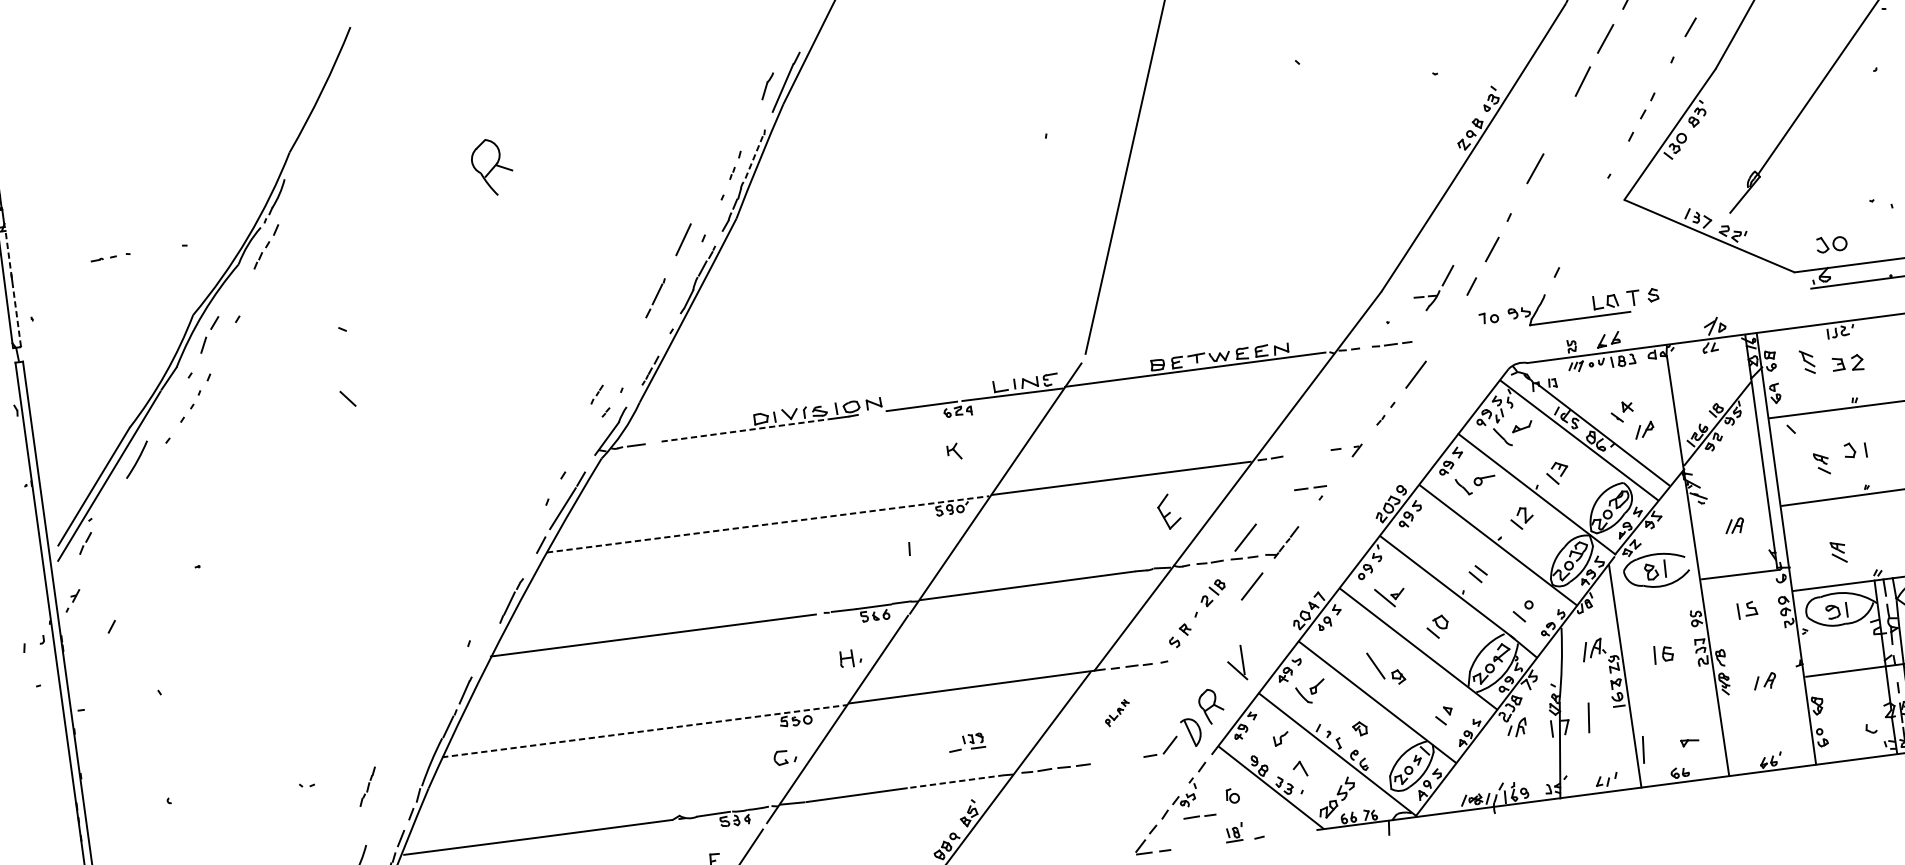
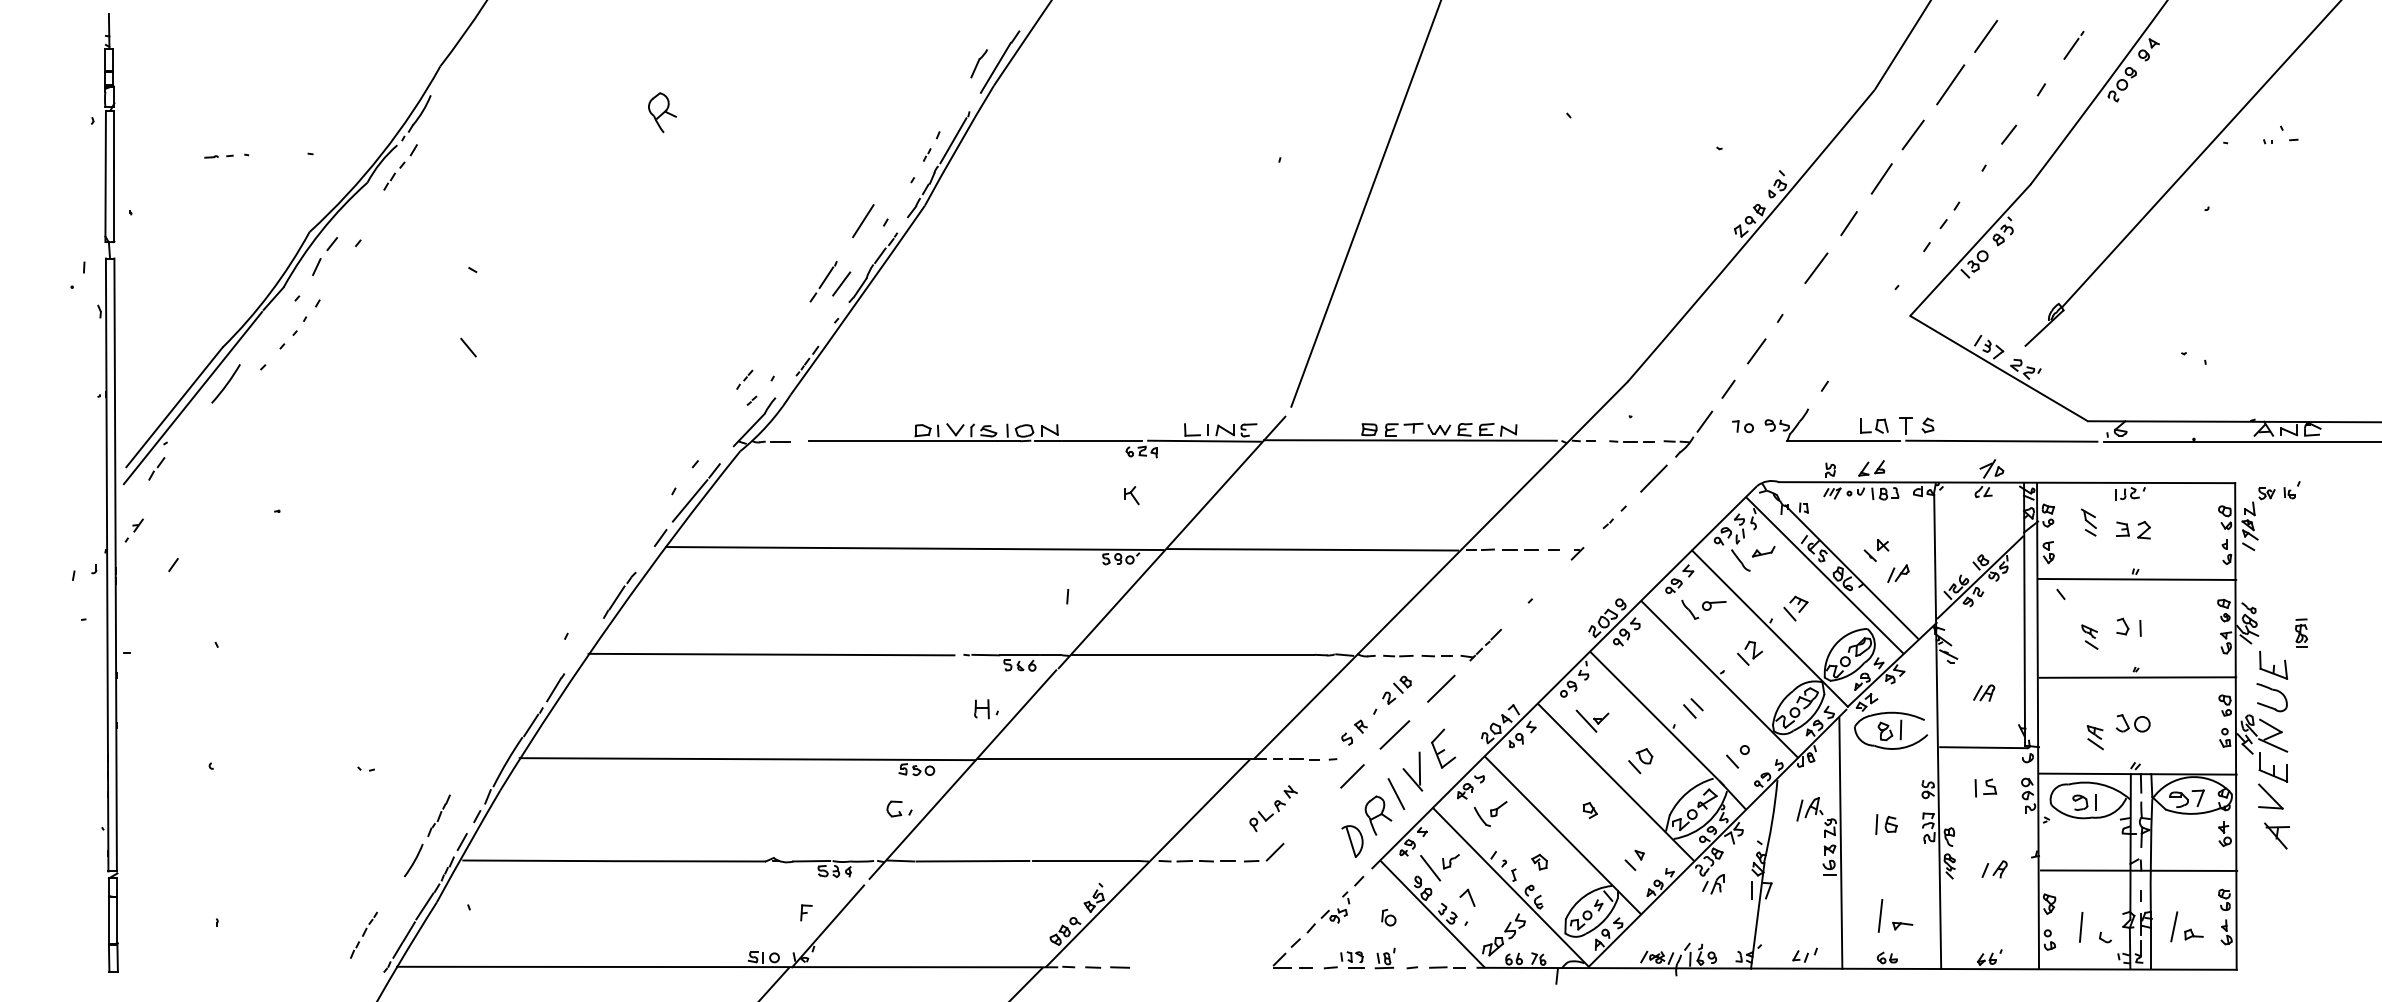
line: (1558, 125) -> (1848, 223), added
line: (754, 157) -> (953, 140), dashed -> solid
part: (492, 167) -> (662, 112), size x0.62
part: (1831, 244) -> (2132, 723), moved
line: (13, 287) -> (114, 175), dashed -> solid
part: (1434, 288) -> (1688, 433), moved
line: (671, 297) -> (841, 283), added
line: (1720, 299) -> (2001, 440), added
line: (874, 413) -> (1048, 441), added
line: (745, 430) -> (903, 441), dashed -> solid
line: (1307, 488) -> (1517, 549), moved
part: (1169, 511) -> (1443, 748), moved
line: (767, 524) -> (914, 548), dashed -> solid
line: (1245, 537) -> (1441, 633), removed
line: (1216, 632) -> (1394, 734), added
line: (1375, 665) -> (1396, 793), moved
line: (1183, 674) -> (1352, 776), added
part: (1117, 712) -> (1273, 808), size x1.67
line: (1588, 717) -> (1880, 915), moved
line: (644, 731) -> (747, 759), dashed -> solid
part: (965, 742) -> (1343, 960), moved
line: (1263, 746) -> (1430, 867), added
part: (1165, 749) -> (1269, 856), moved
line: (1643, 750) -> (2081, 927), moved
line: (956, 781) -> (1085, 860), dashed -> solid
part: (367, 786) -> (438, 815), moved
line: (1199, 816) -> (1447, 967), moved

